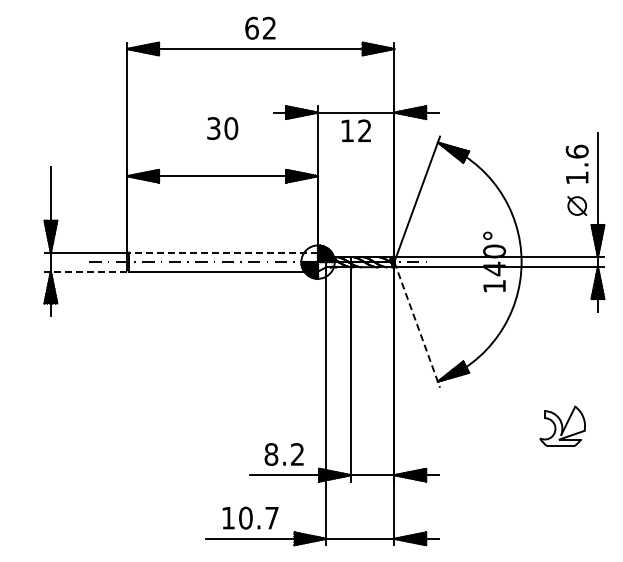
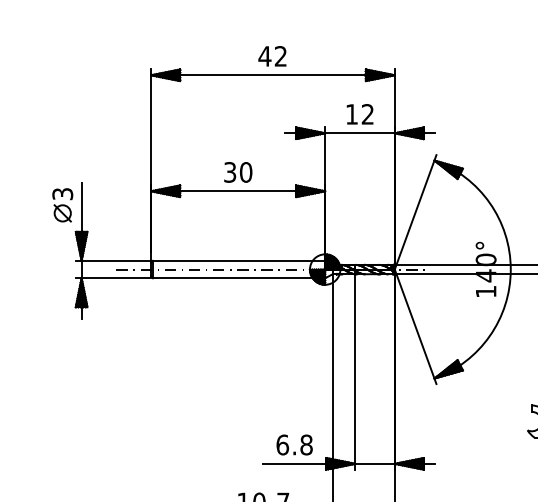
text: (251, 27) -> (264, 55), 62 -> 42
text: (222, 128) -> (238, 172), moved
text: (355, 130) -> (359, 114), moved
part: (29, 191) -> (62, 205), added
line: (223, 252) -> (238, 260), dashed -> solid
line: (88, 271) -> (115, 278), dashed -> solid
line: (417, 324) -> (415, 326), dashed -> solid
text: (284, 454) -> (294, 444), 8.2 -> 6.8

